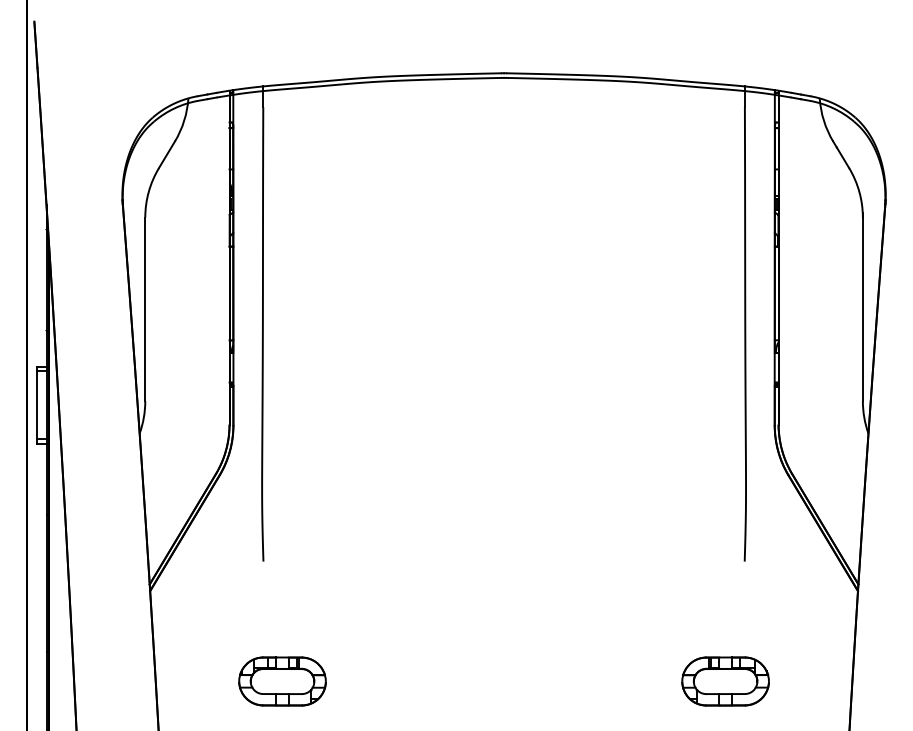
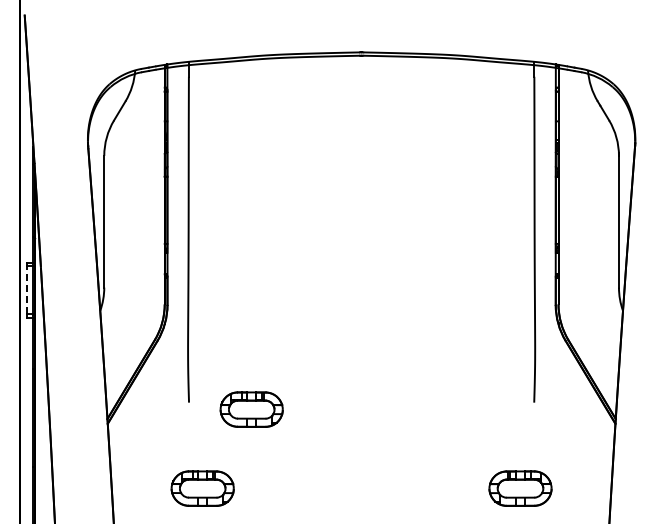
line: (36, 403) -> (26, 289), solid -> dashed
part: (350, 571) -> (251, 409), added

